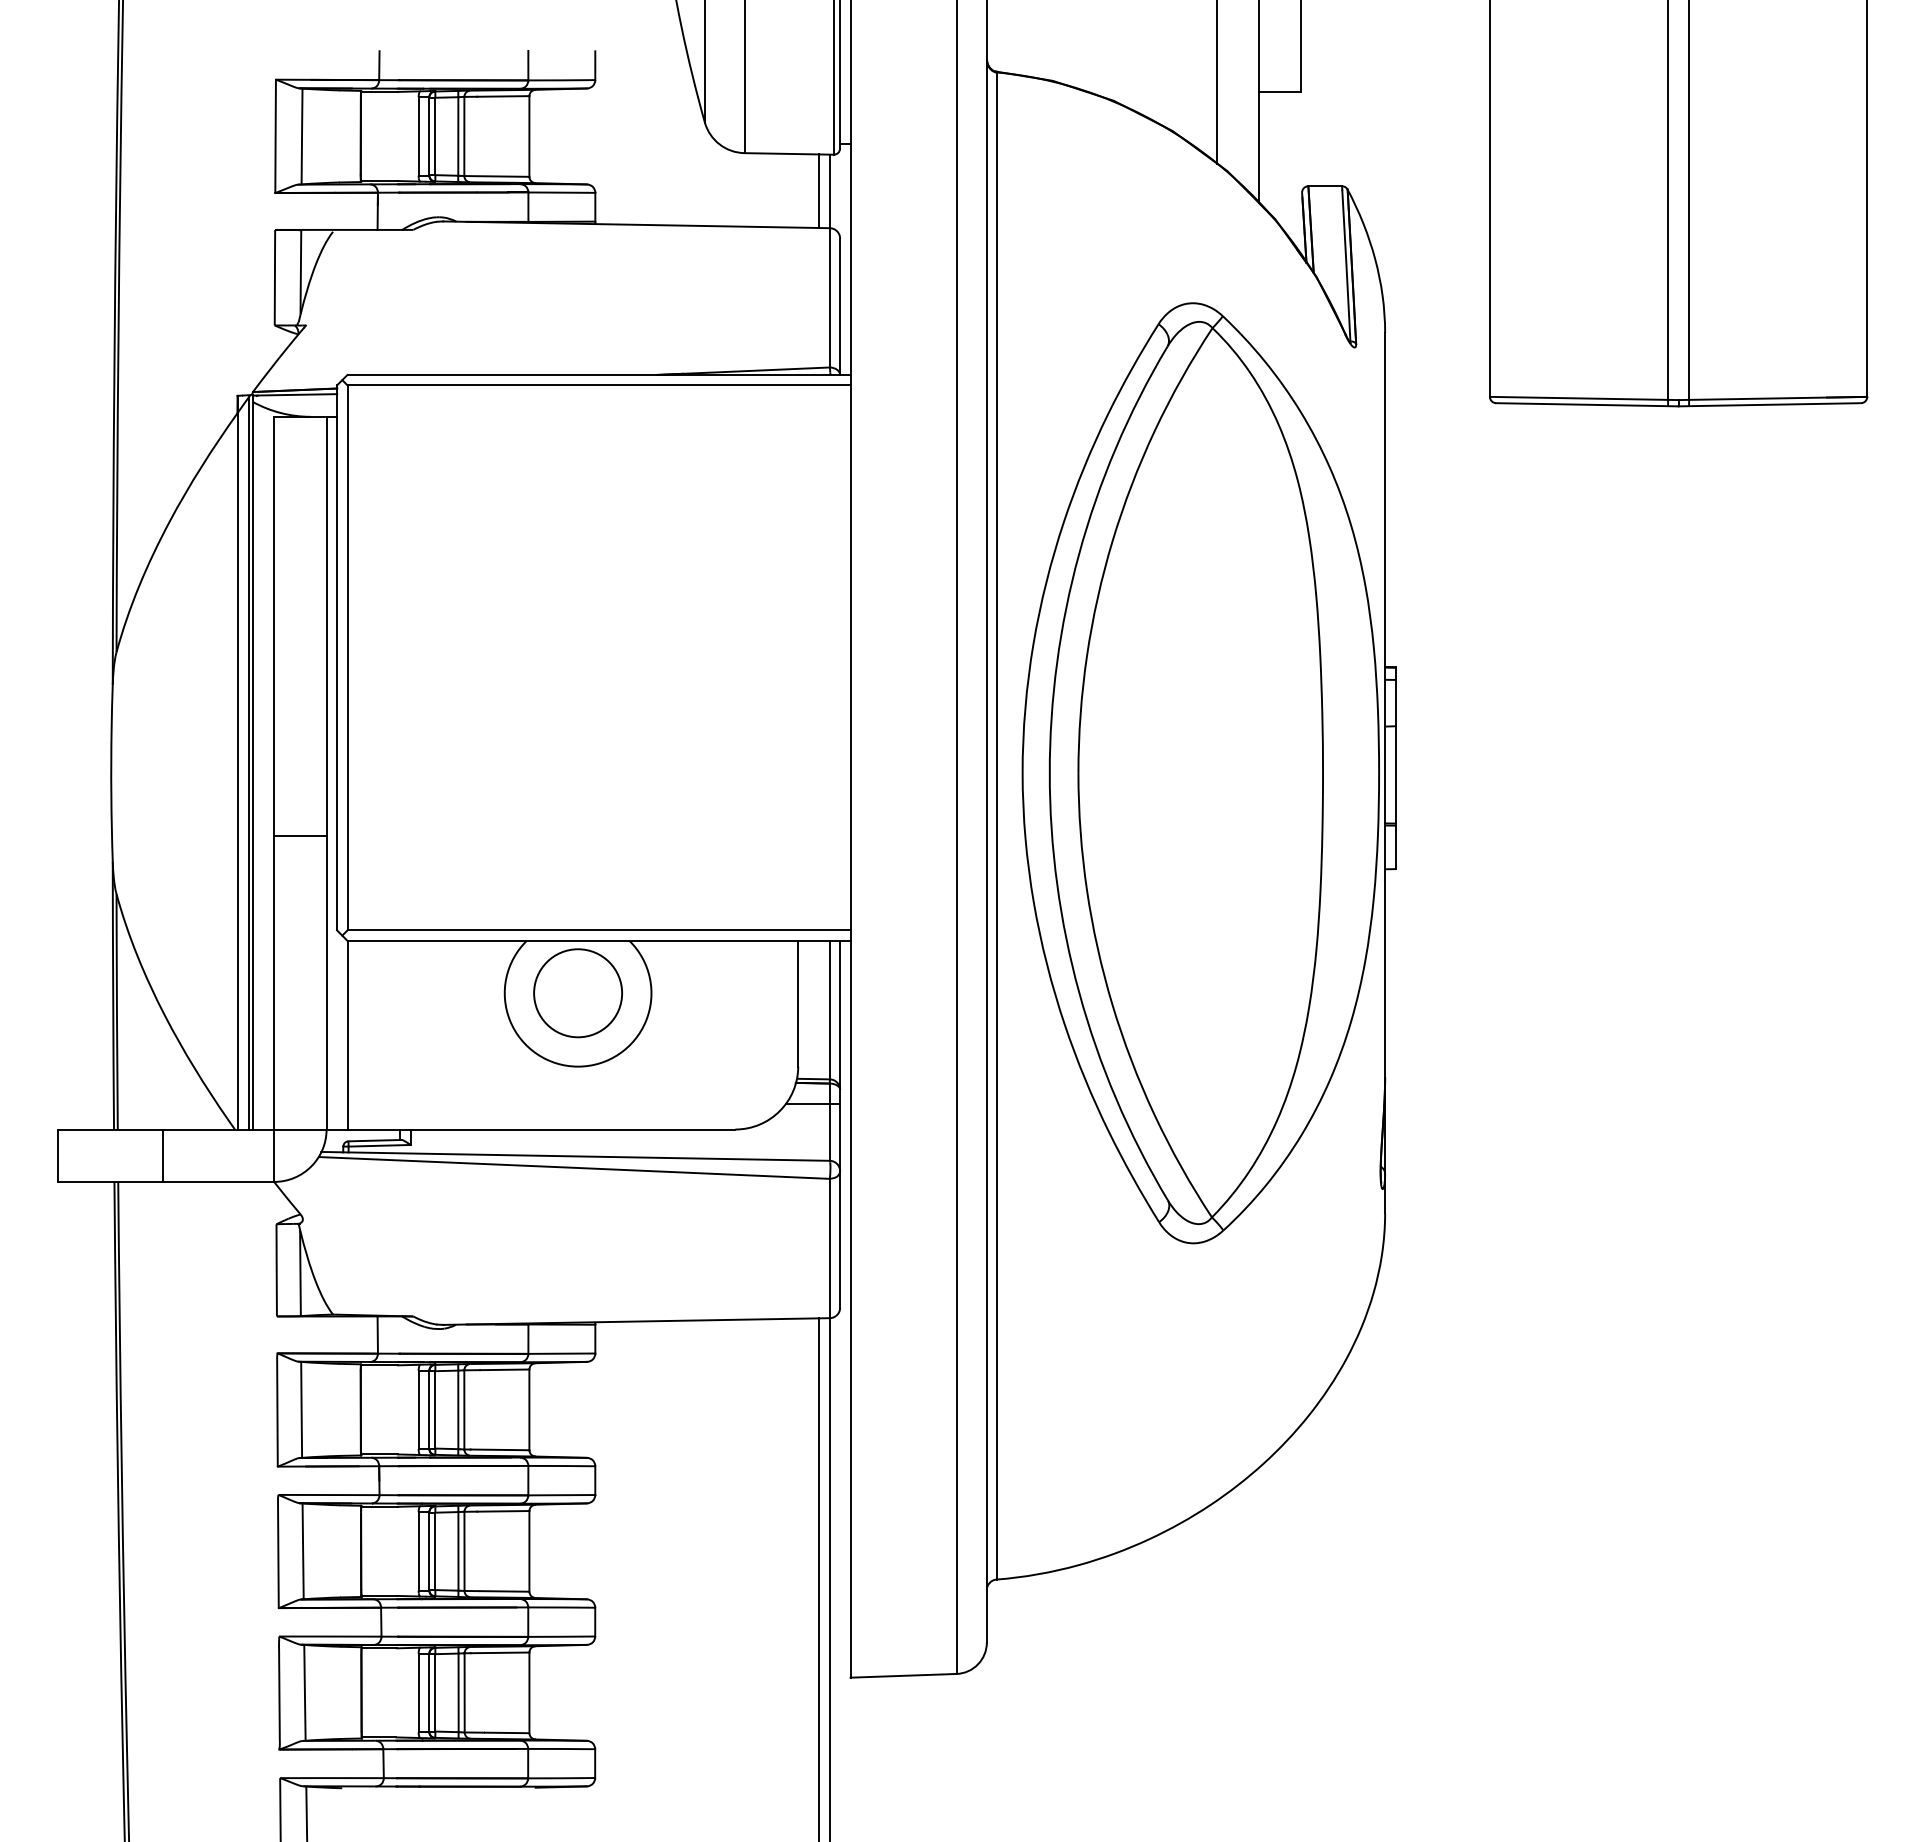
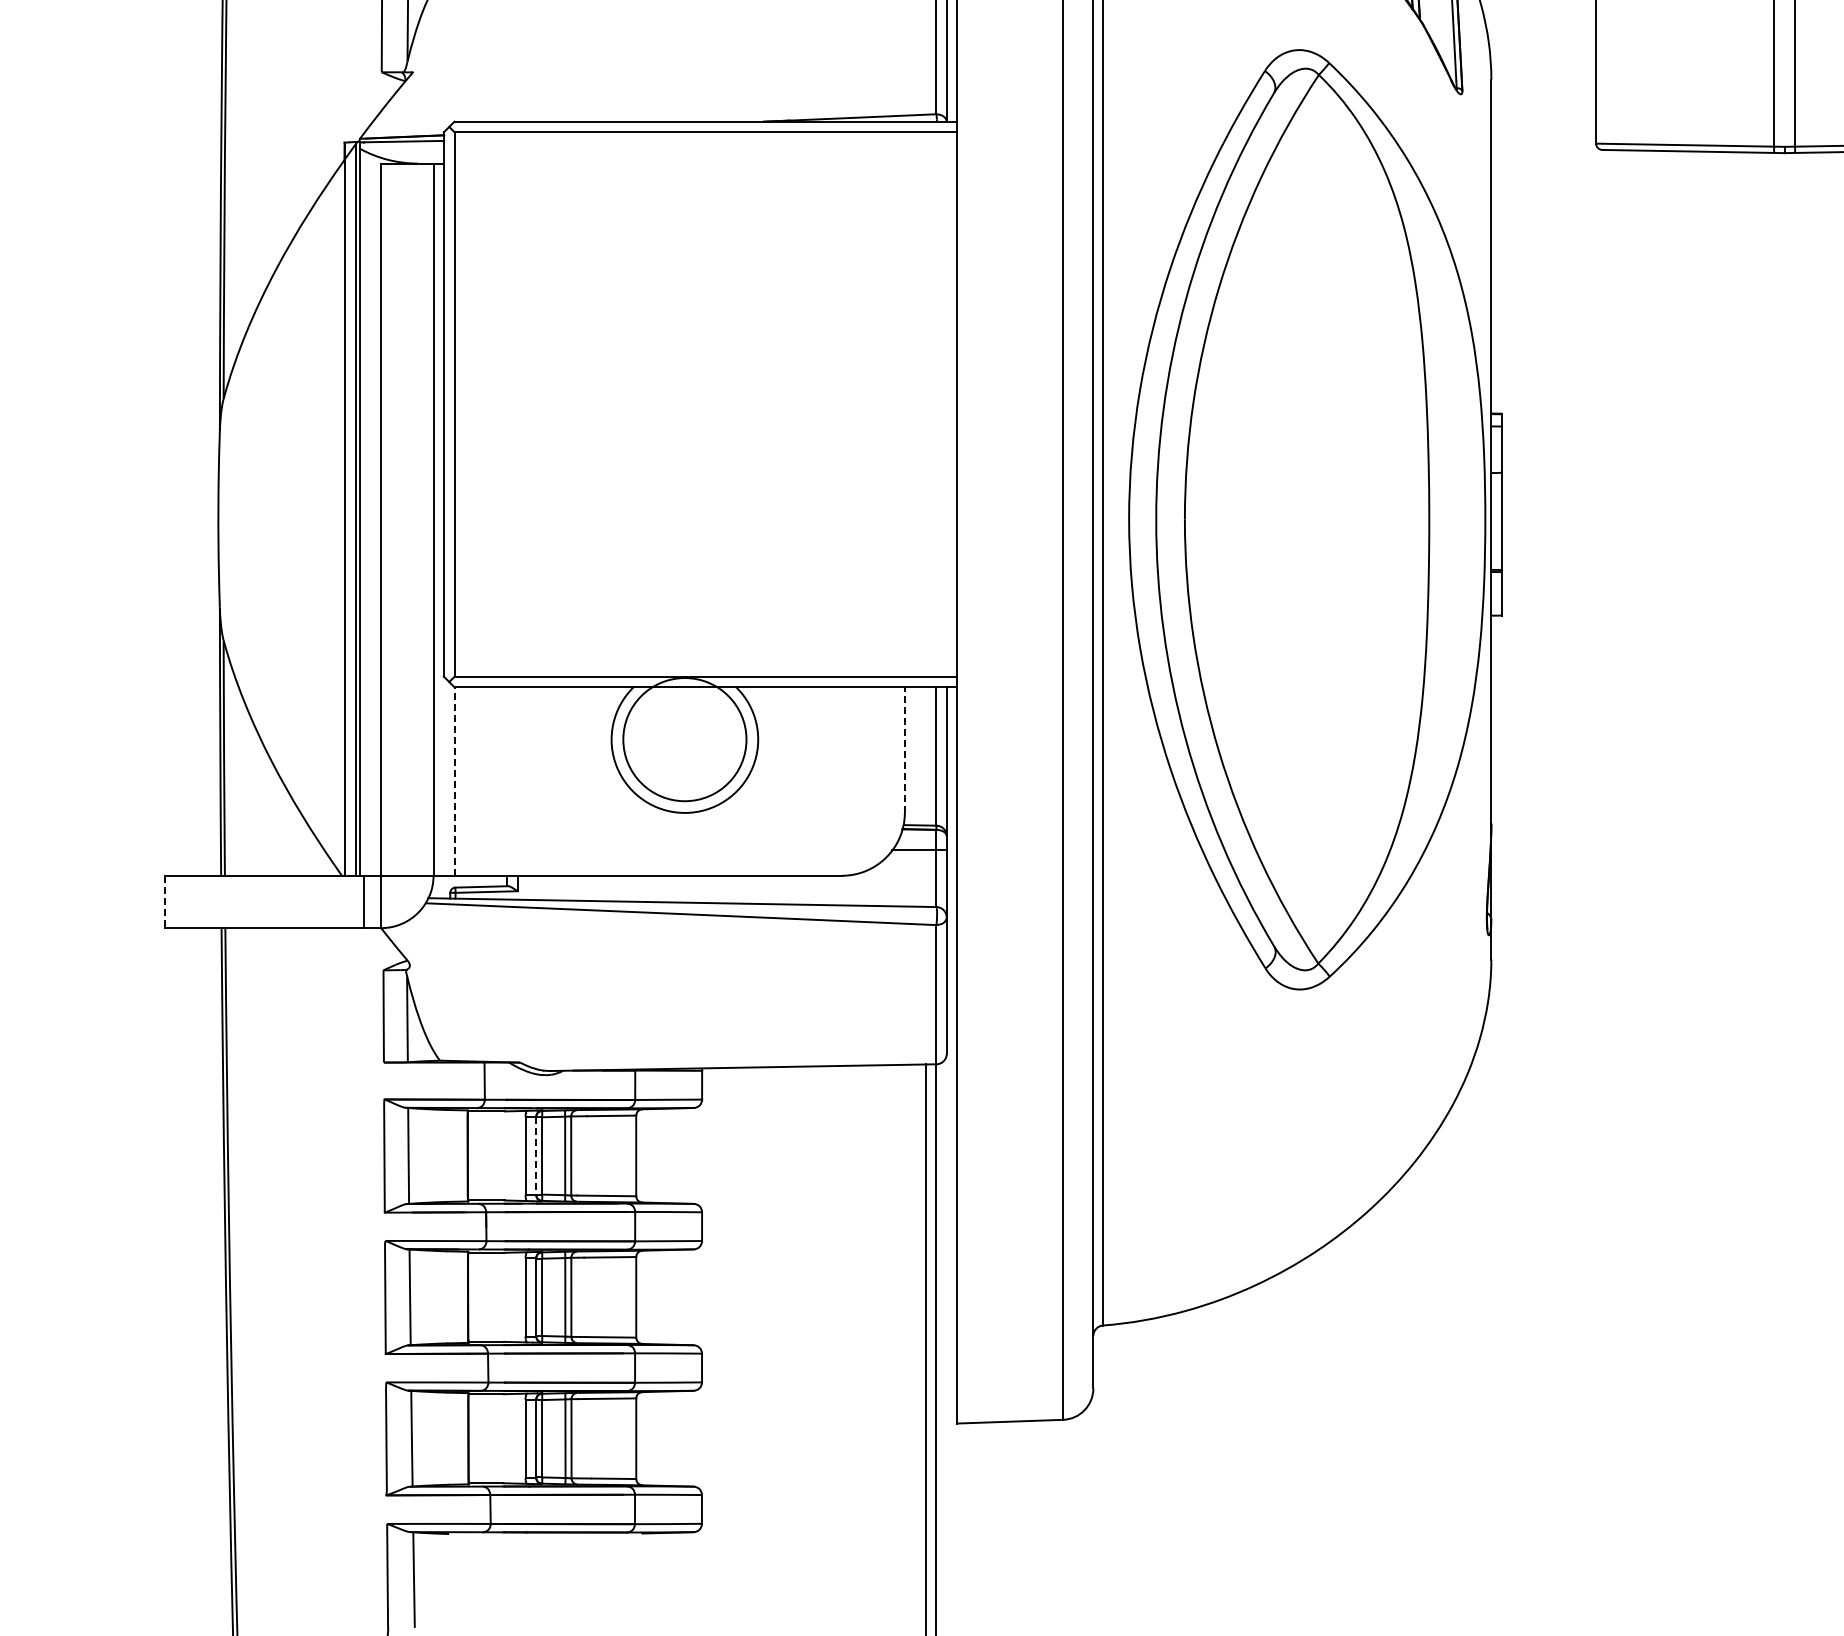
line: (300, 836) -> (407, 582), removed
circle: (578, 993) -> (685, 739), size x1.4
line: (798, 1003) -> (905, 749), solid -> dashed
line: (347, 1034) -> (454, 780), solid -> dashed
line: (162, 1155) -> (363, 901), moved
line: (57, 1156) -> (164, 902), solid -> dashed
line: (429, 1410) -> (536, 1156), solid -> dashed

